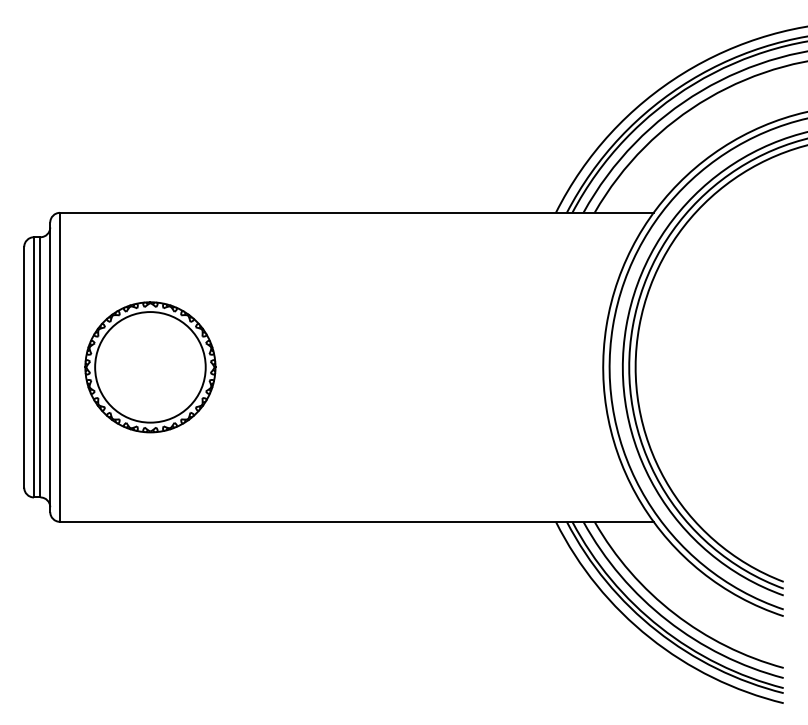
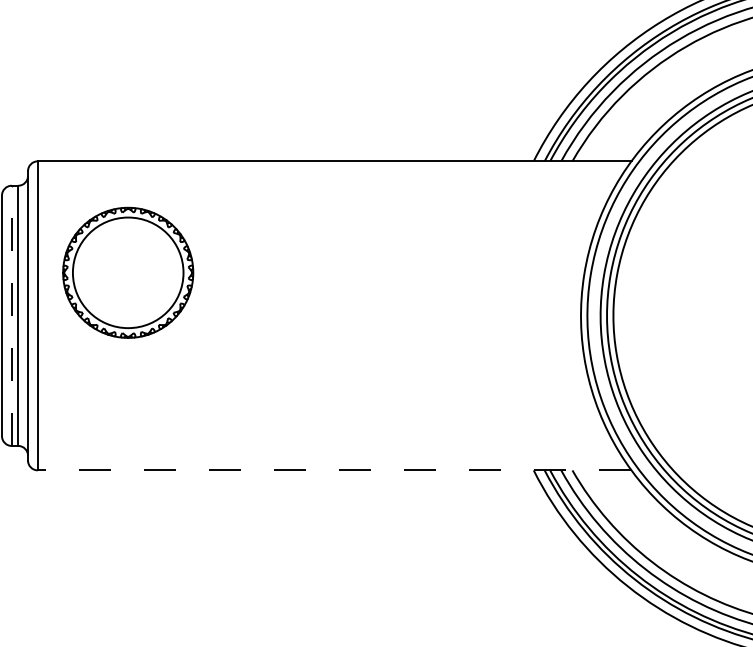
line: (33, 366) -> (11, 315), solid -> dashed
part: (150, 367) -> (128, 273), moved
line: (356, 521) -> (334, 470), solid -> dashed

